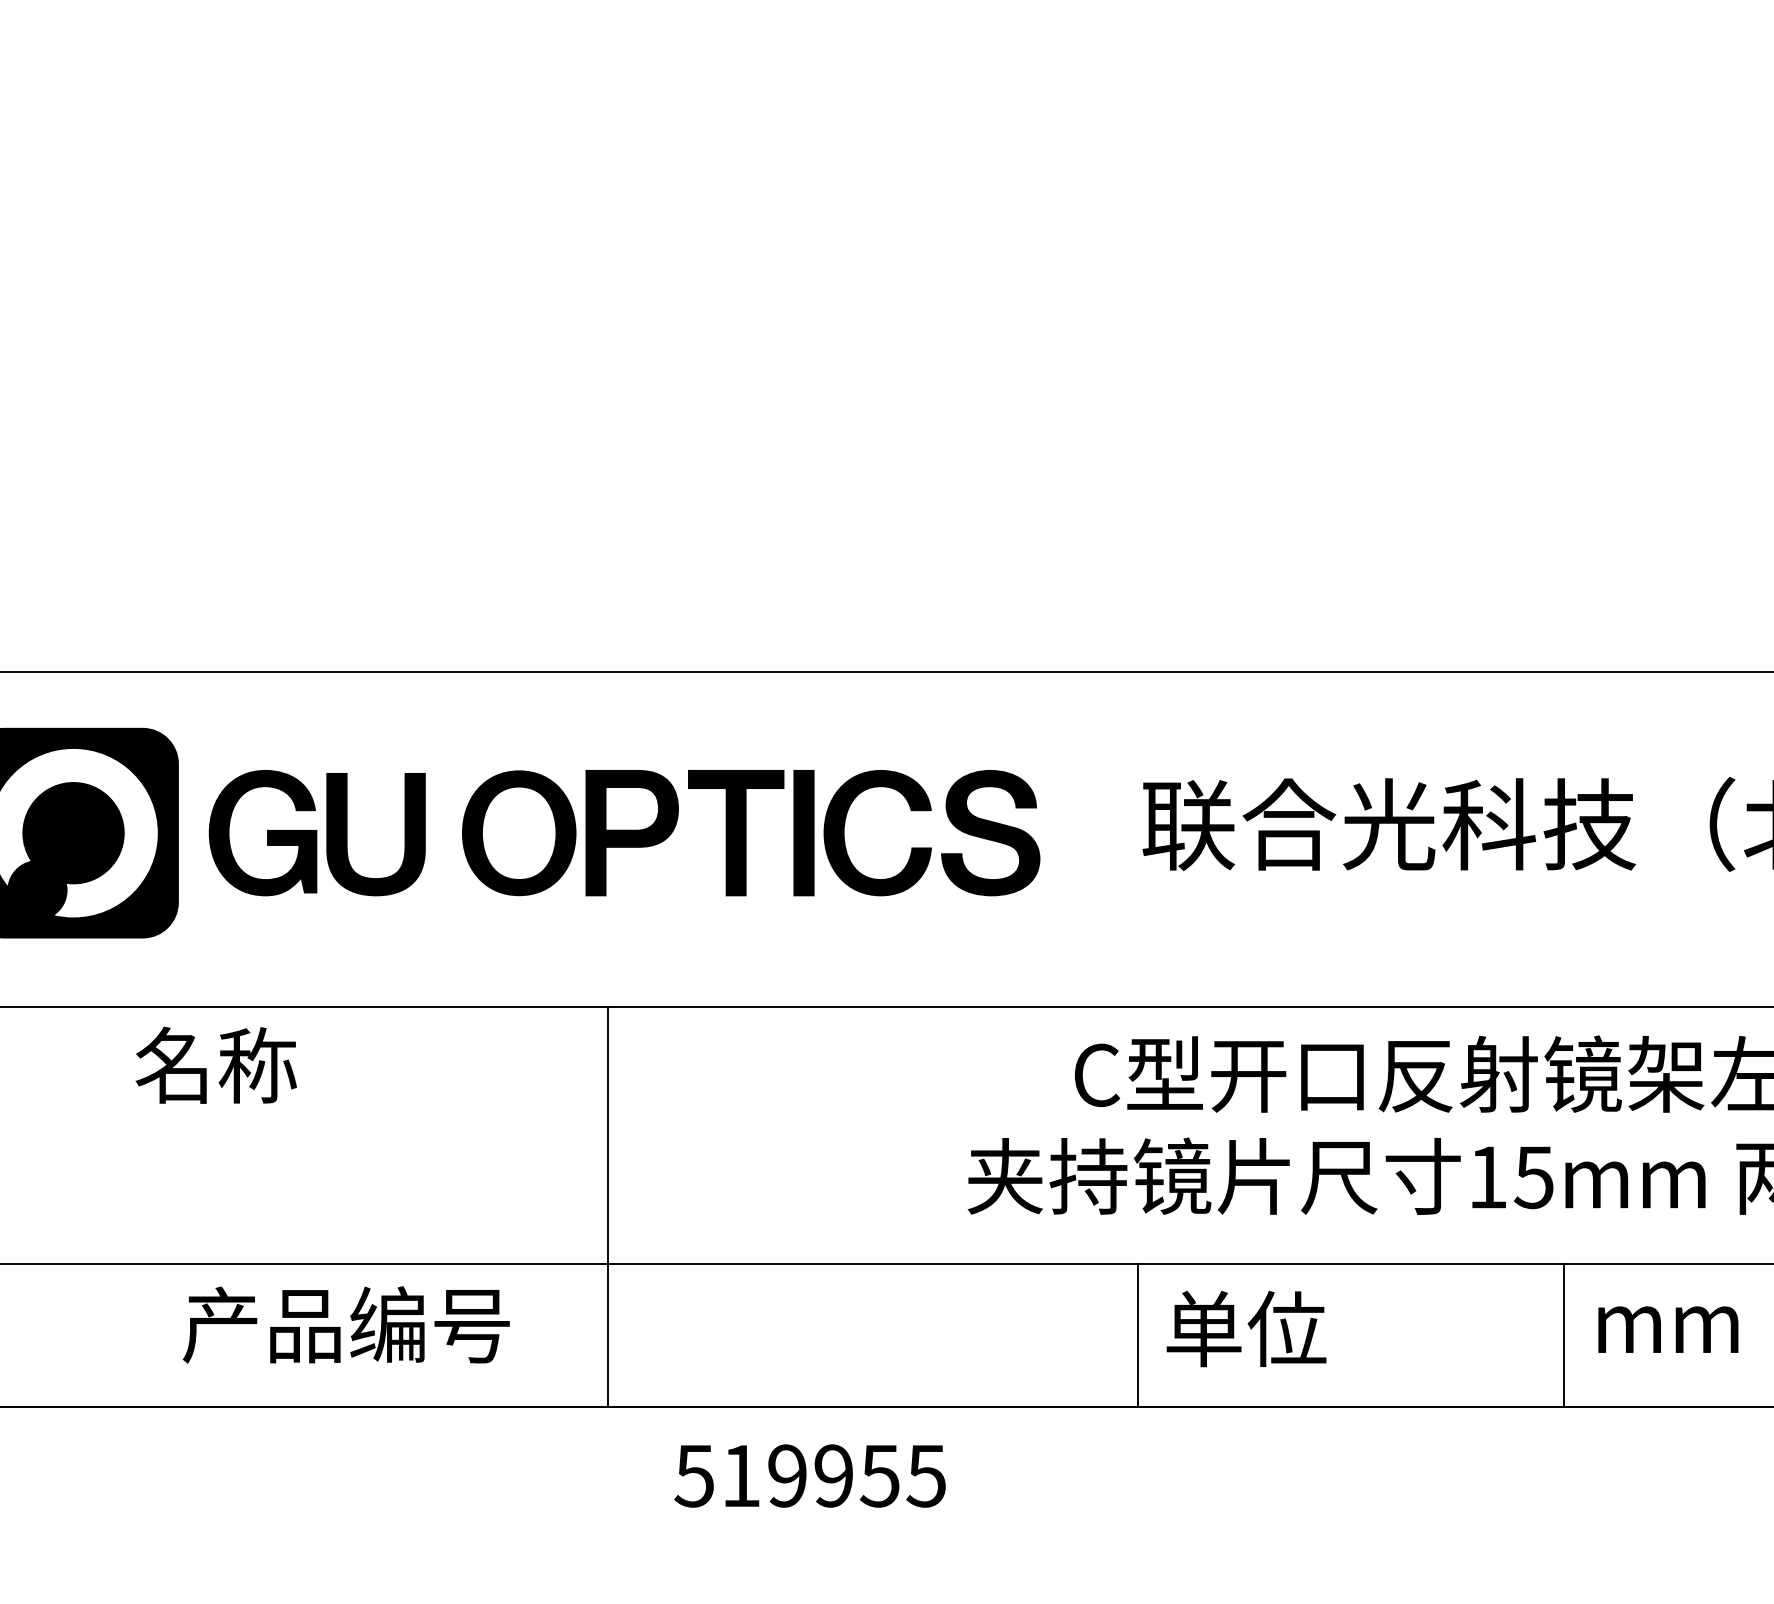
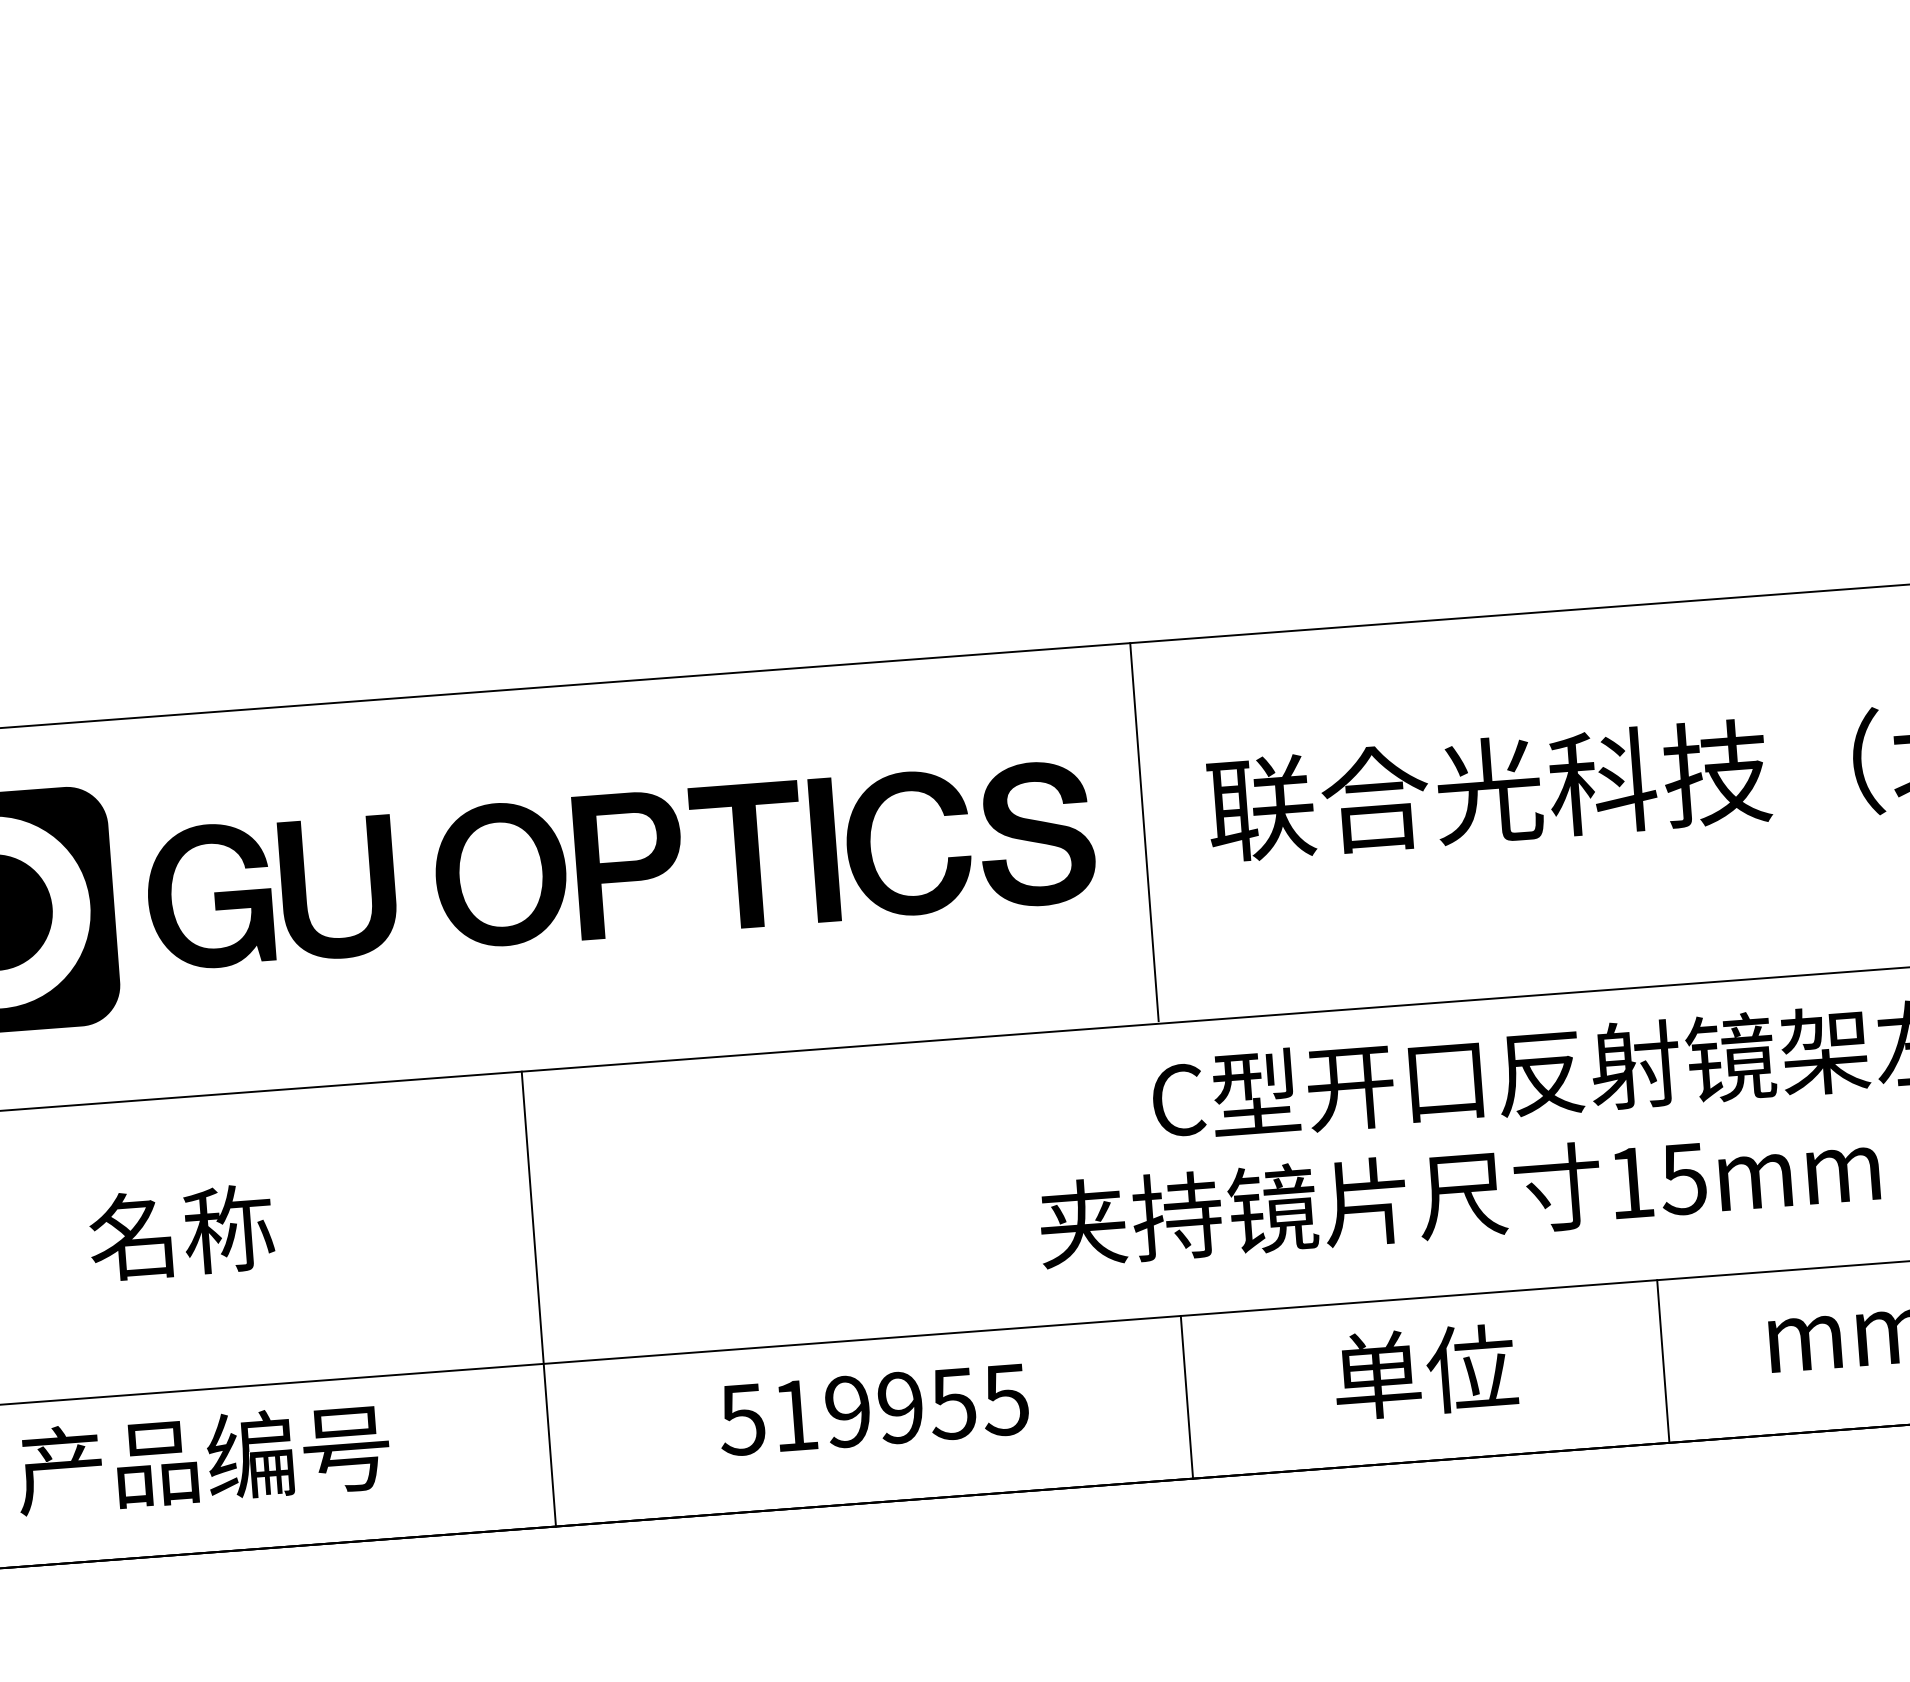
line: (1084, 838) -> (1143, 832), added
text: (215, 1064) -> (180, 1231), moved
line: (608, 1207) -> (539, 1299), moved
text: (345, 1324) -> (202, 1458), moved
text: (1246, 1328) -> (1425, 1371), moved
line: (1137, 1335) -> (1186, 1397), moved
line: (1564, 1335) -> (1663, 1361), moved
text: (809, 1475) -> (872, 1409), moved

